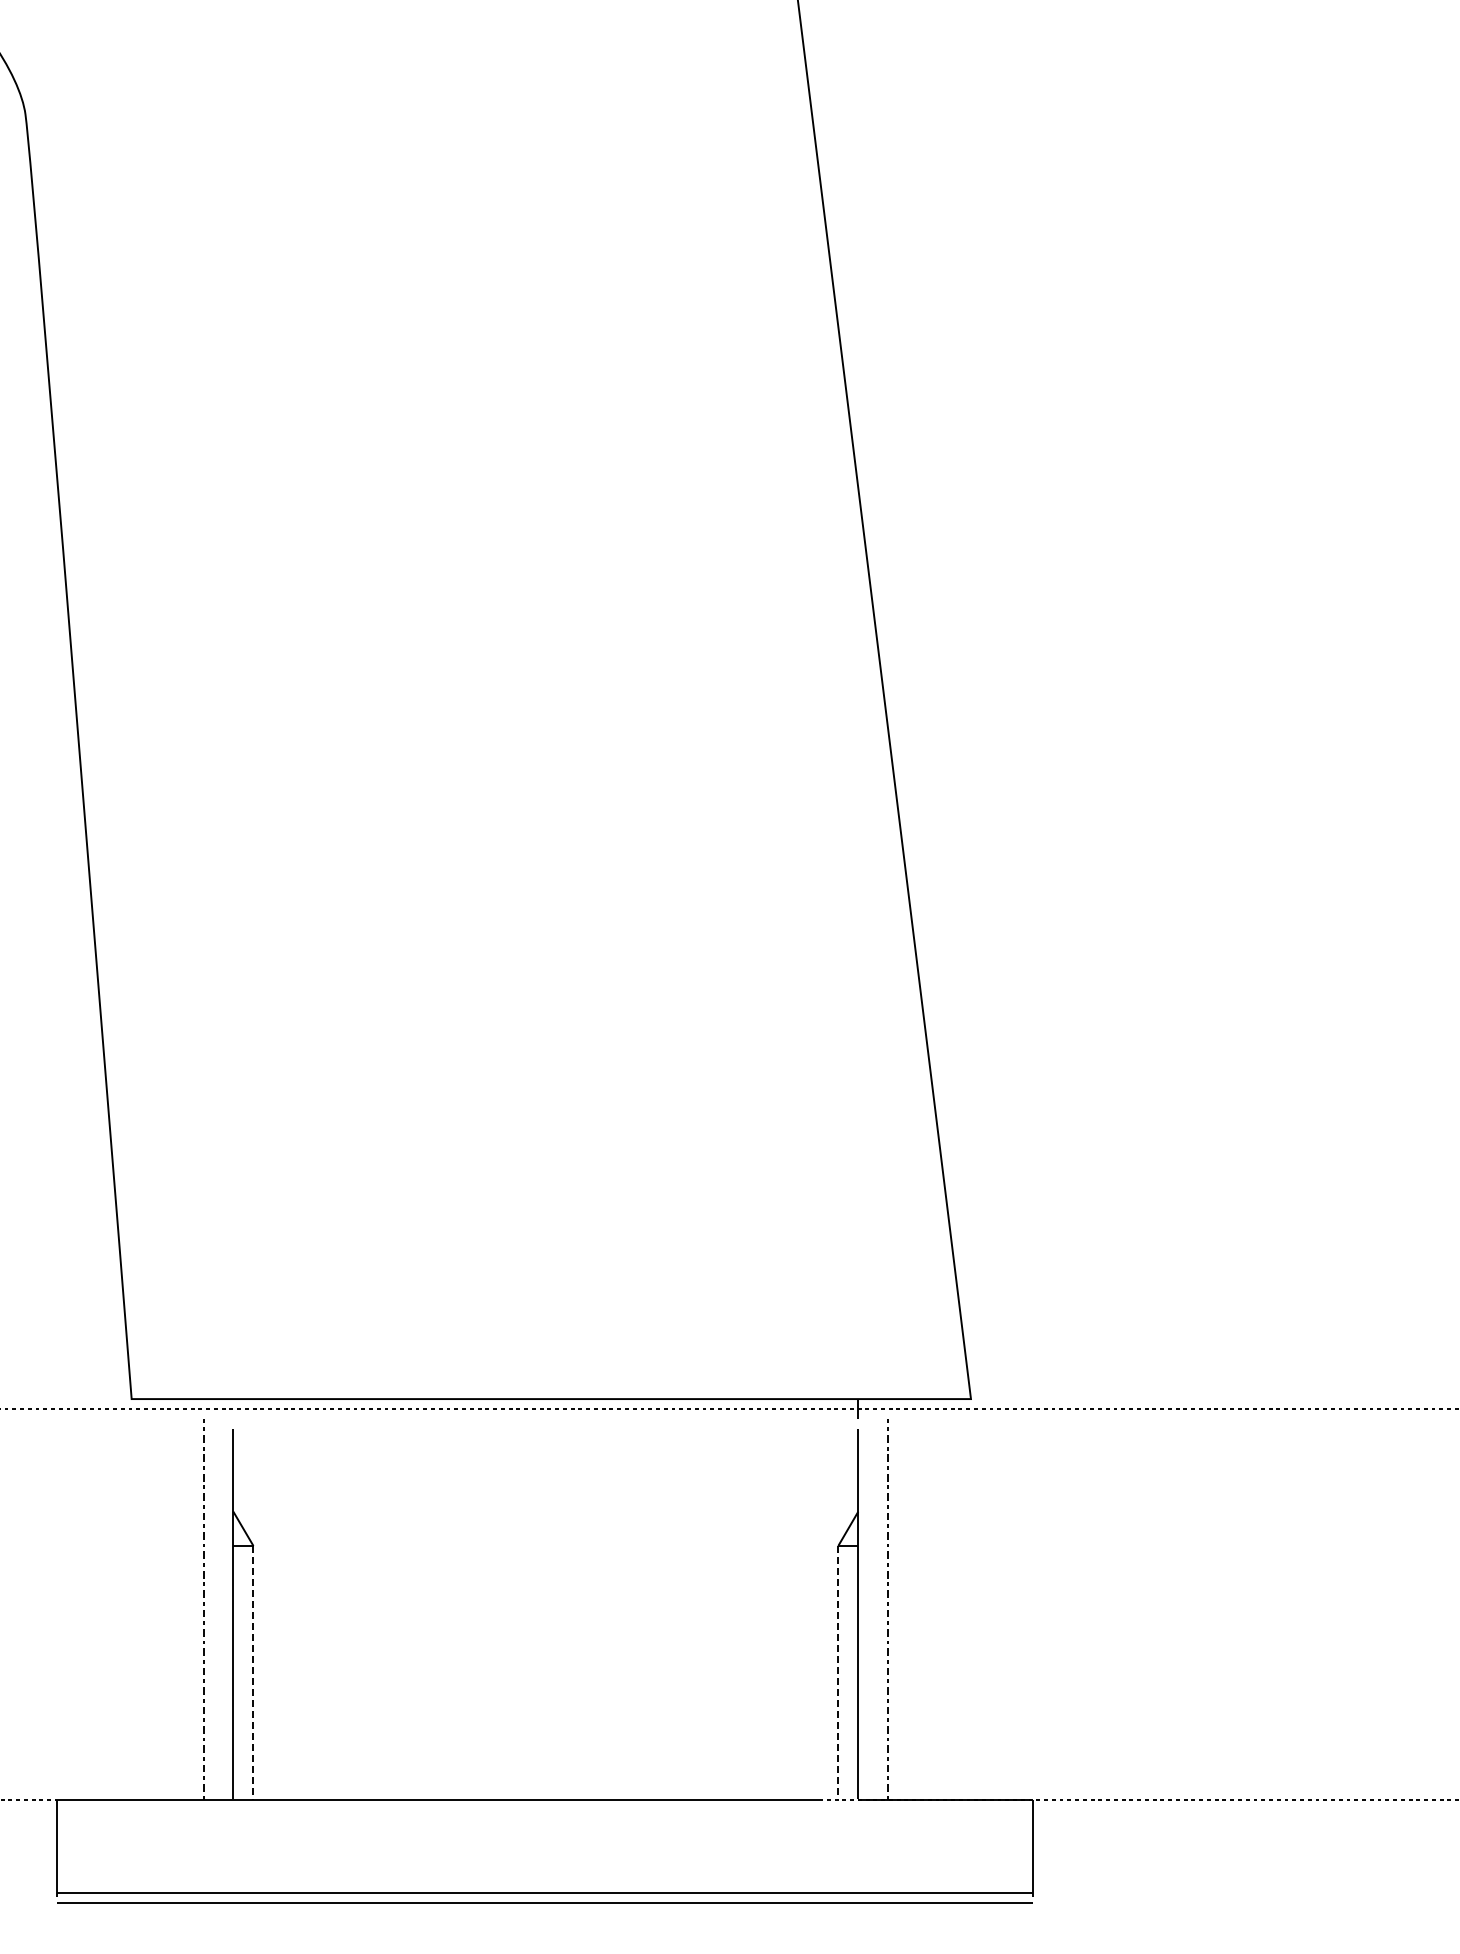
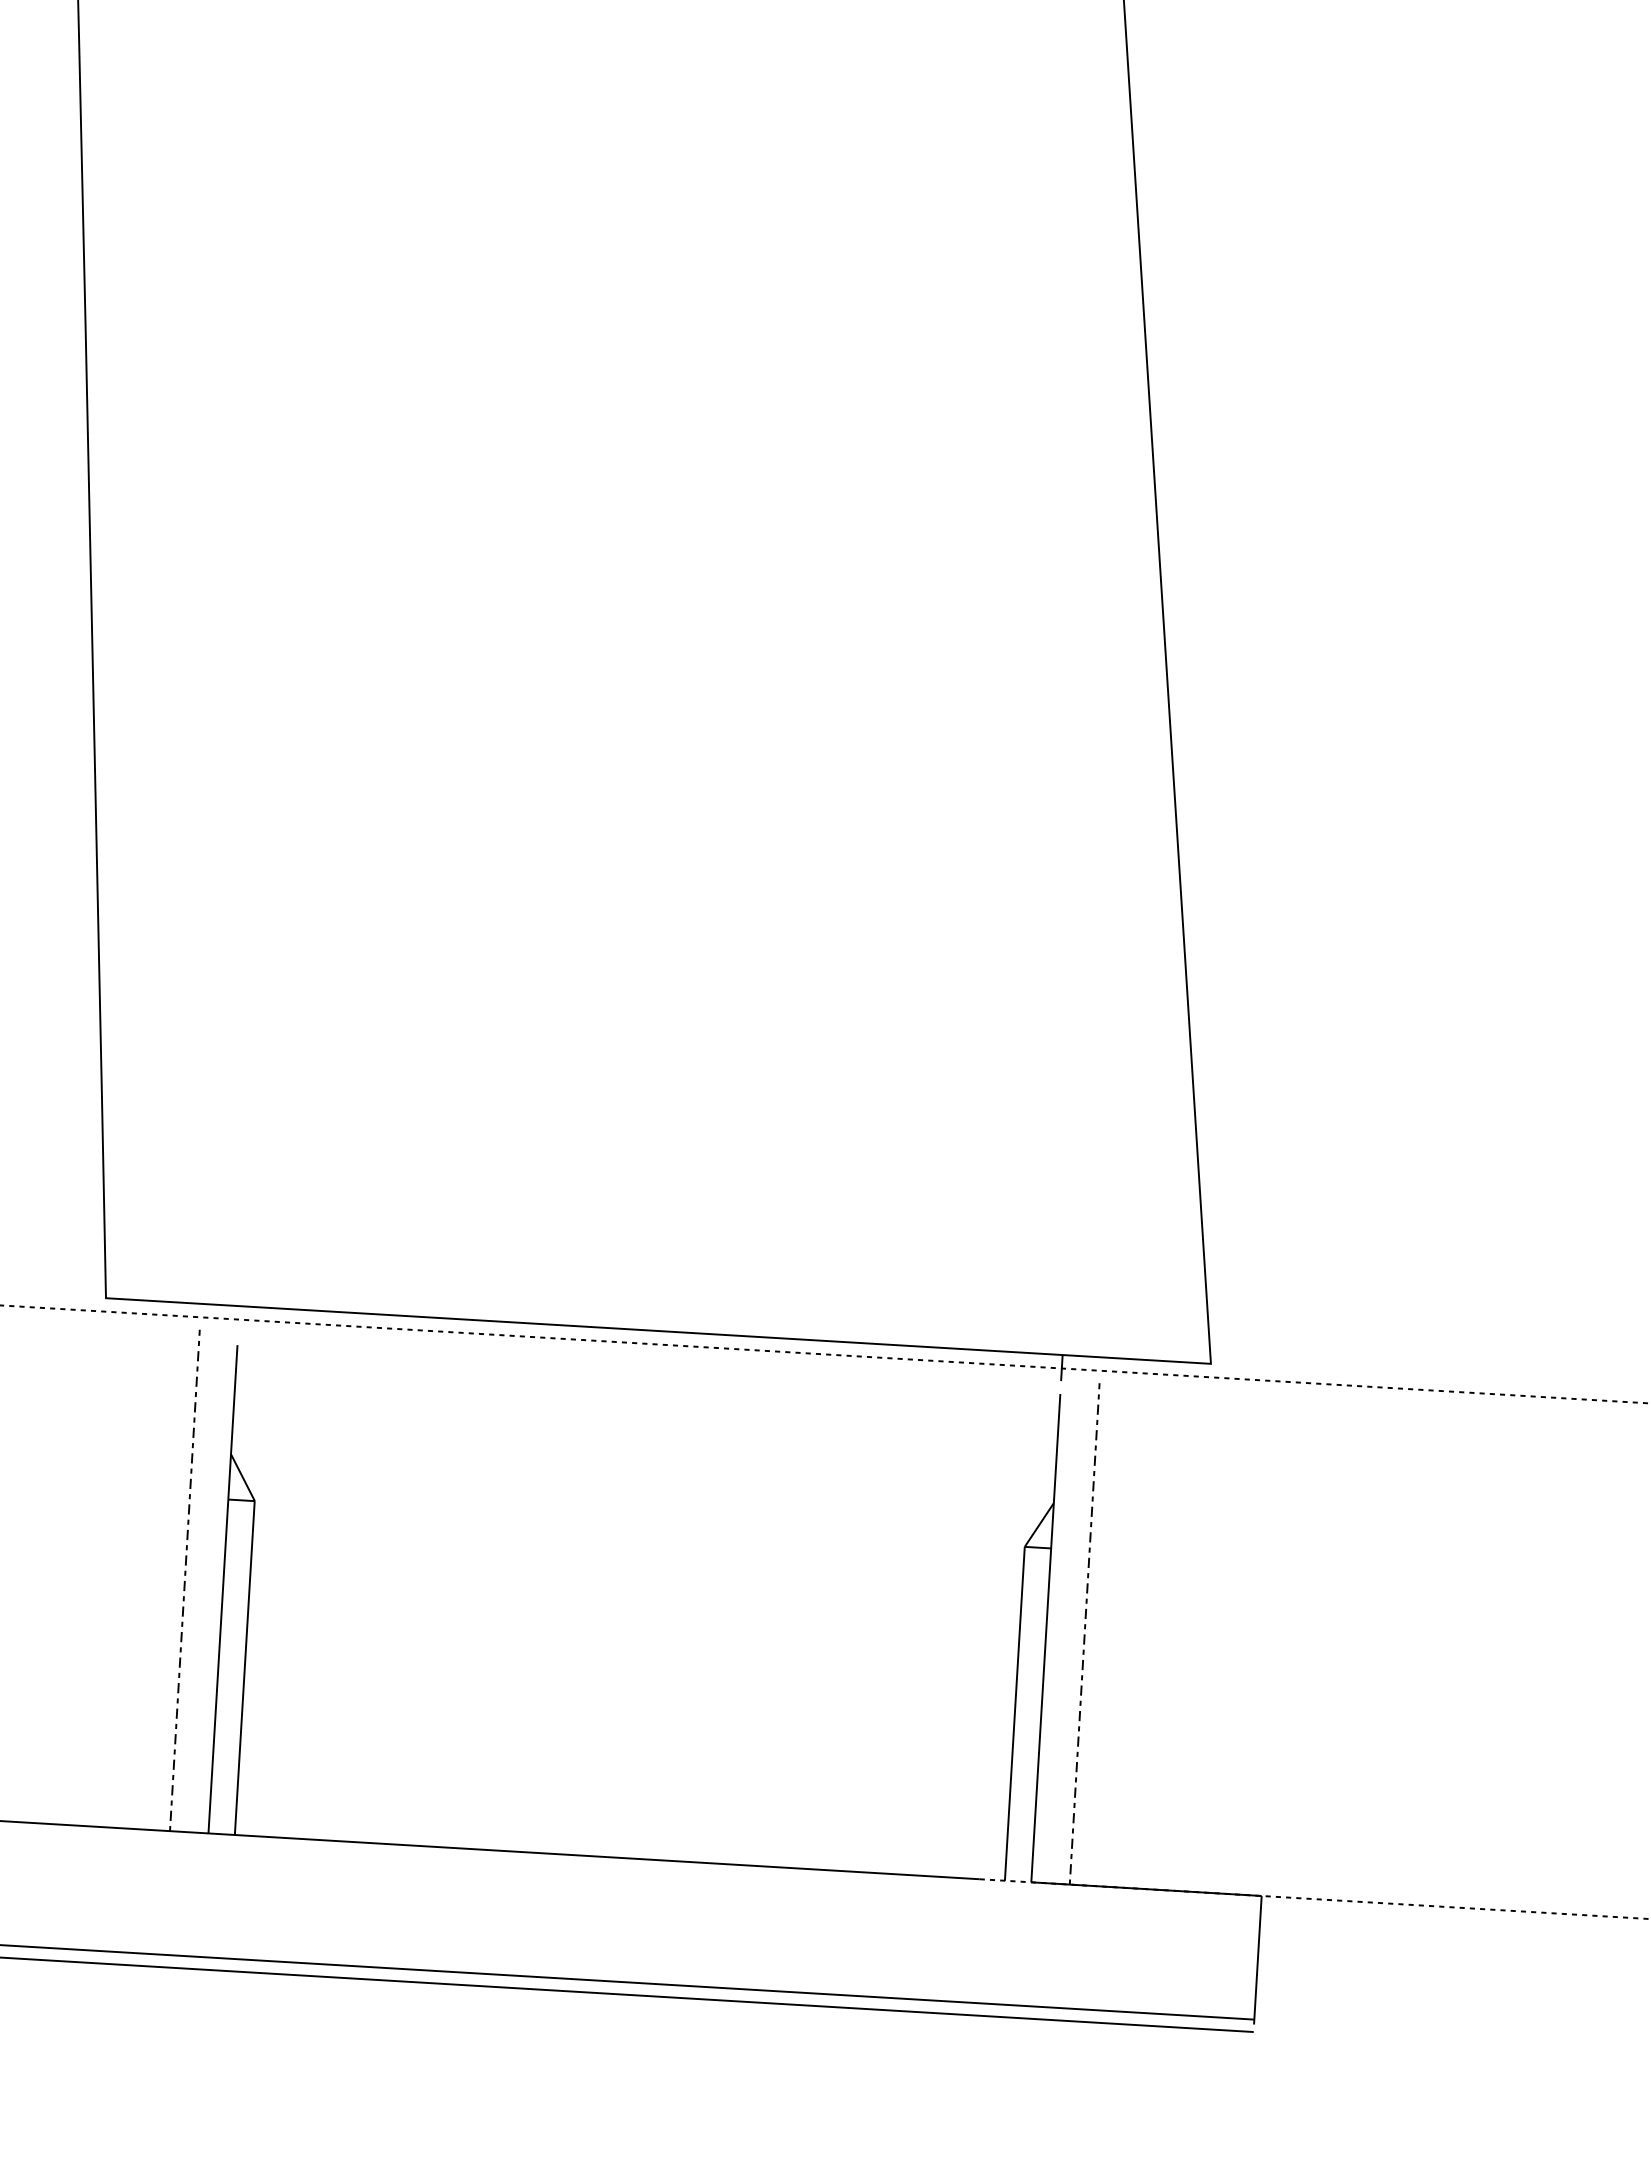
line: (253, 1672) -> (244, 1667), dashed -> solid
line: (838, 1672) -> (1015, 1713), dashed -> solid

